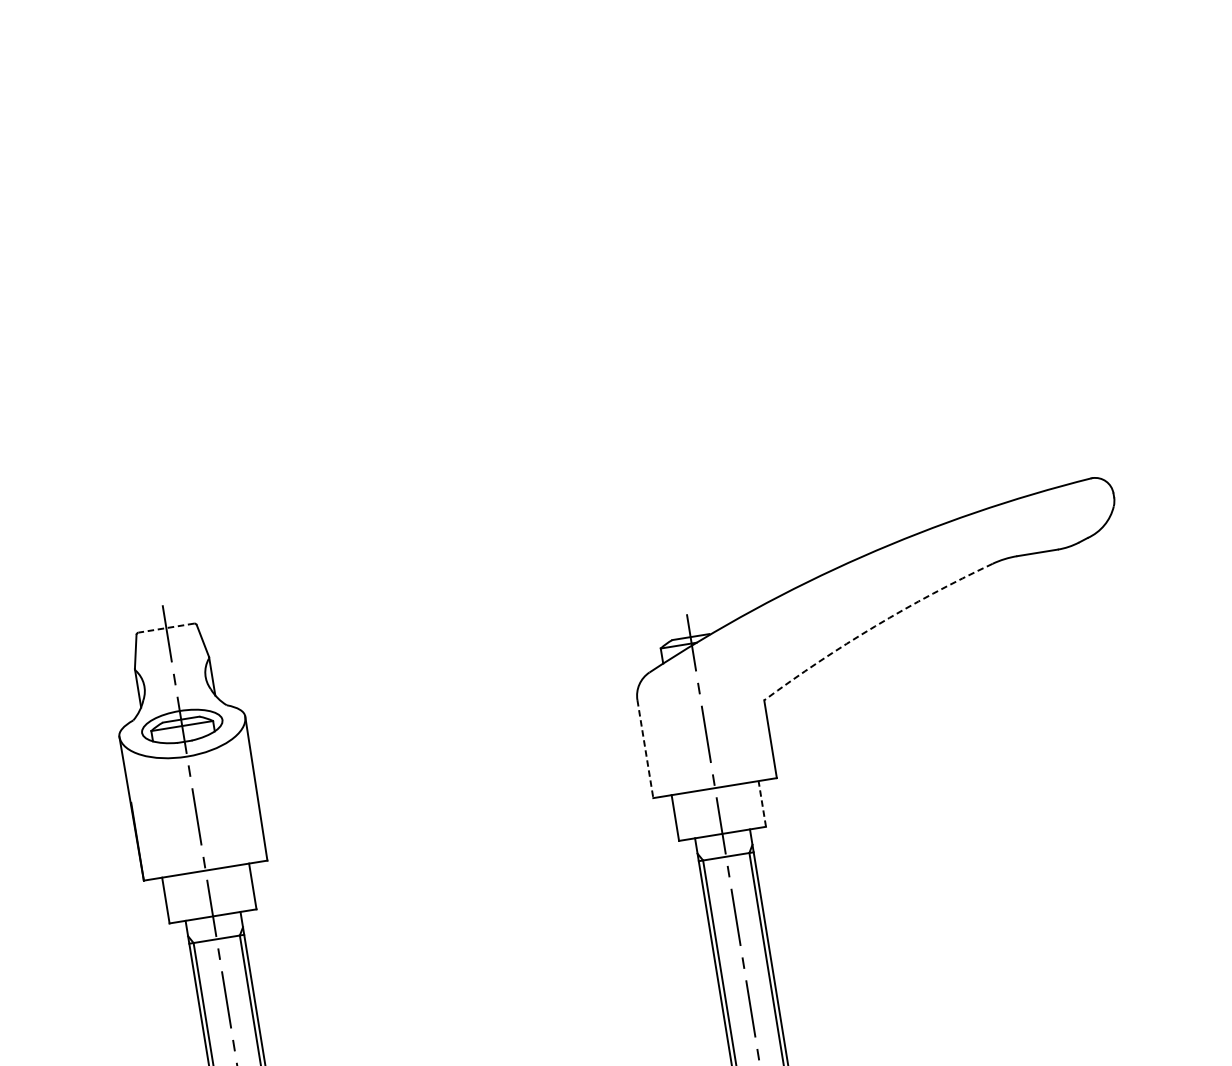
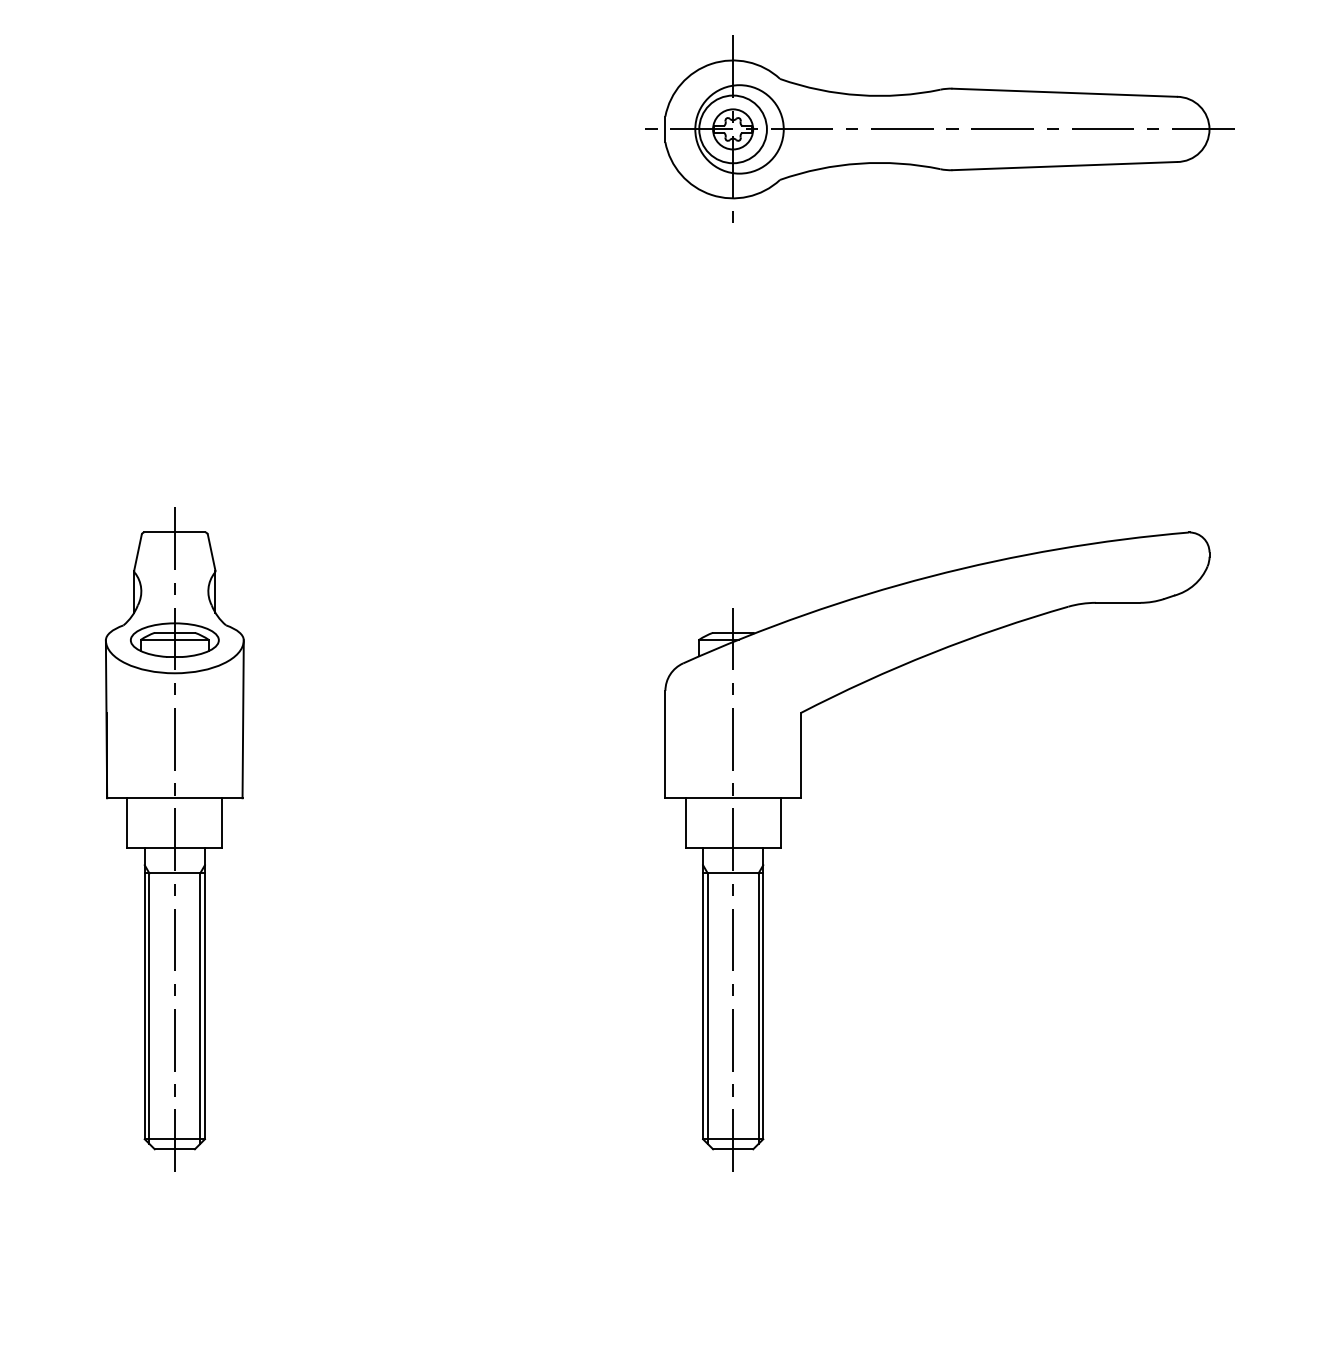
part: (804, 146) -> (939, 128), added
arc: (874, 626) -> (931, 653), dashed -> solid
line: (166, 628) -> (174, 532), dashed -> solid
line: (645, 749) -> (665, 744), dashed -> solid
line: (761, 803) -> (780, 822), dashed -> solid

